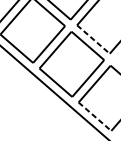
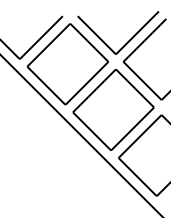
line: (93, 39) -> (142, 81), dashed -> solid
line: (95, 116) -> (138, 177), dashed -> solid

